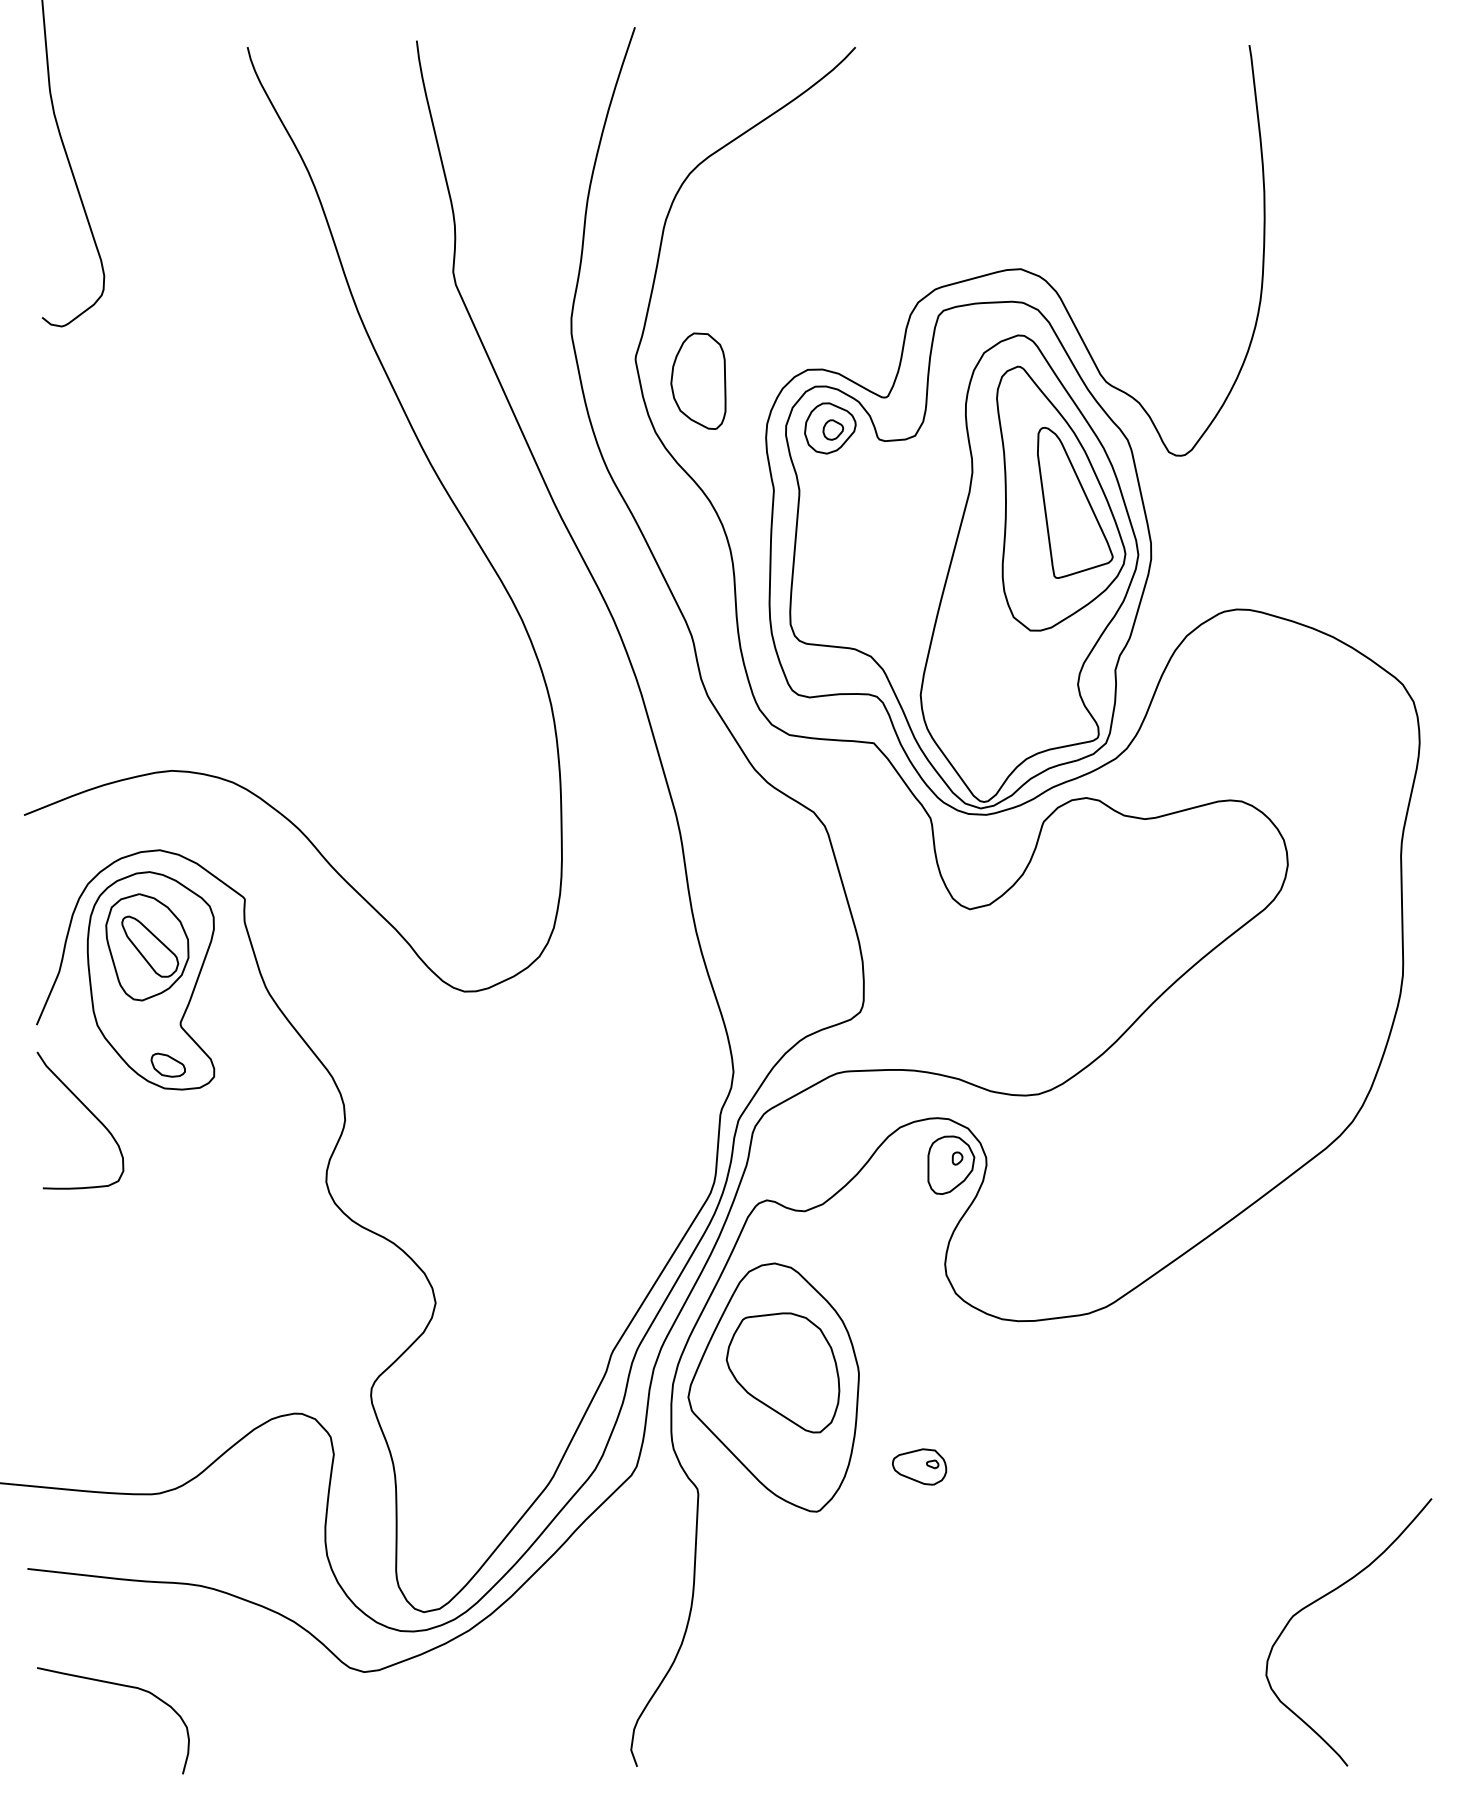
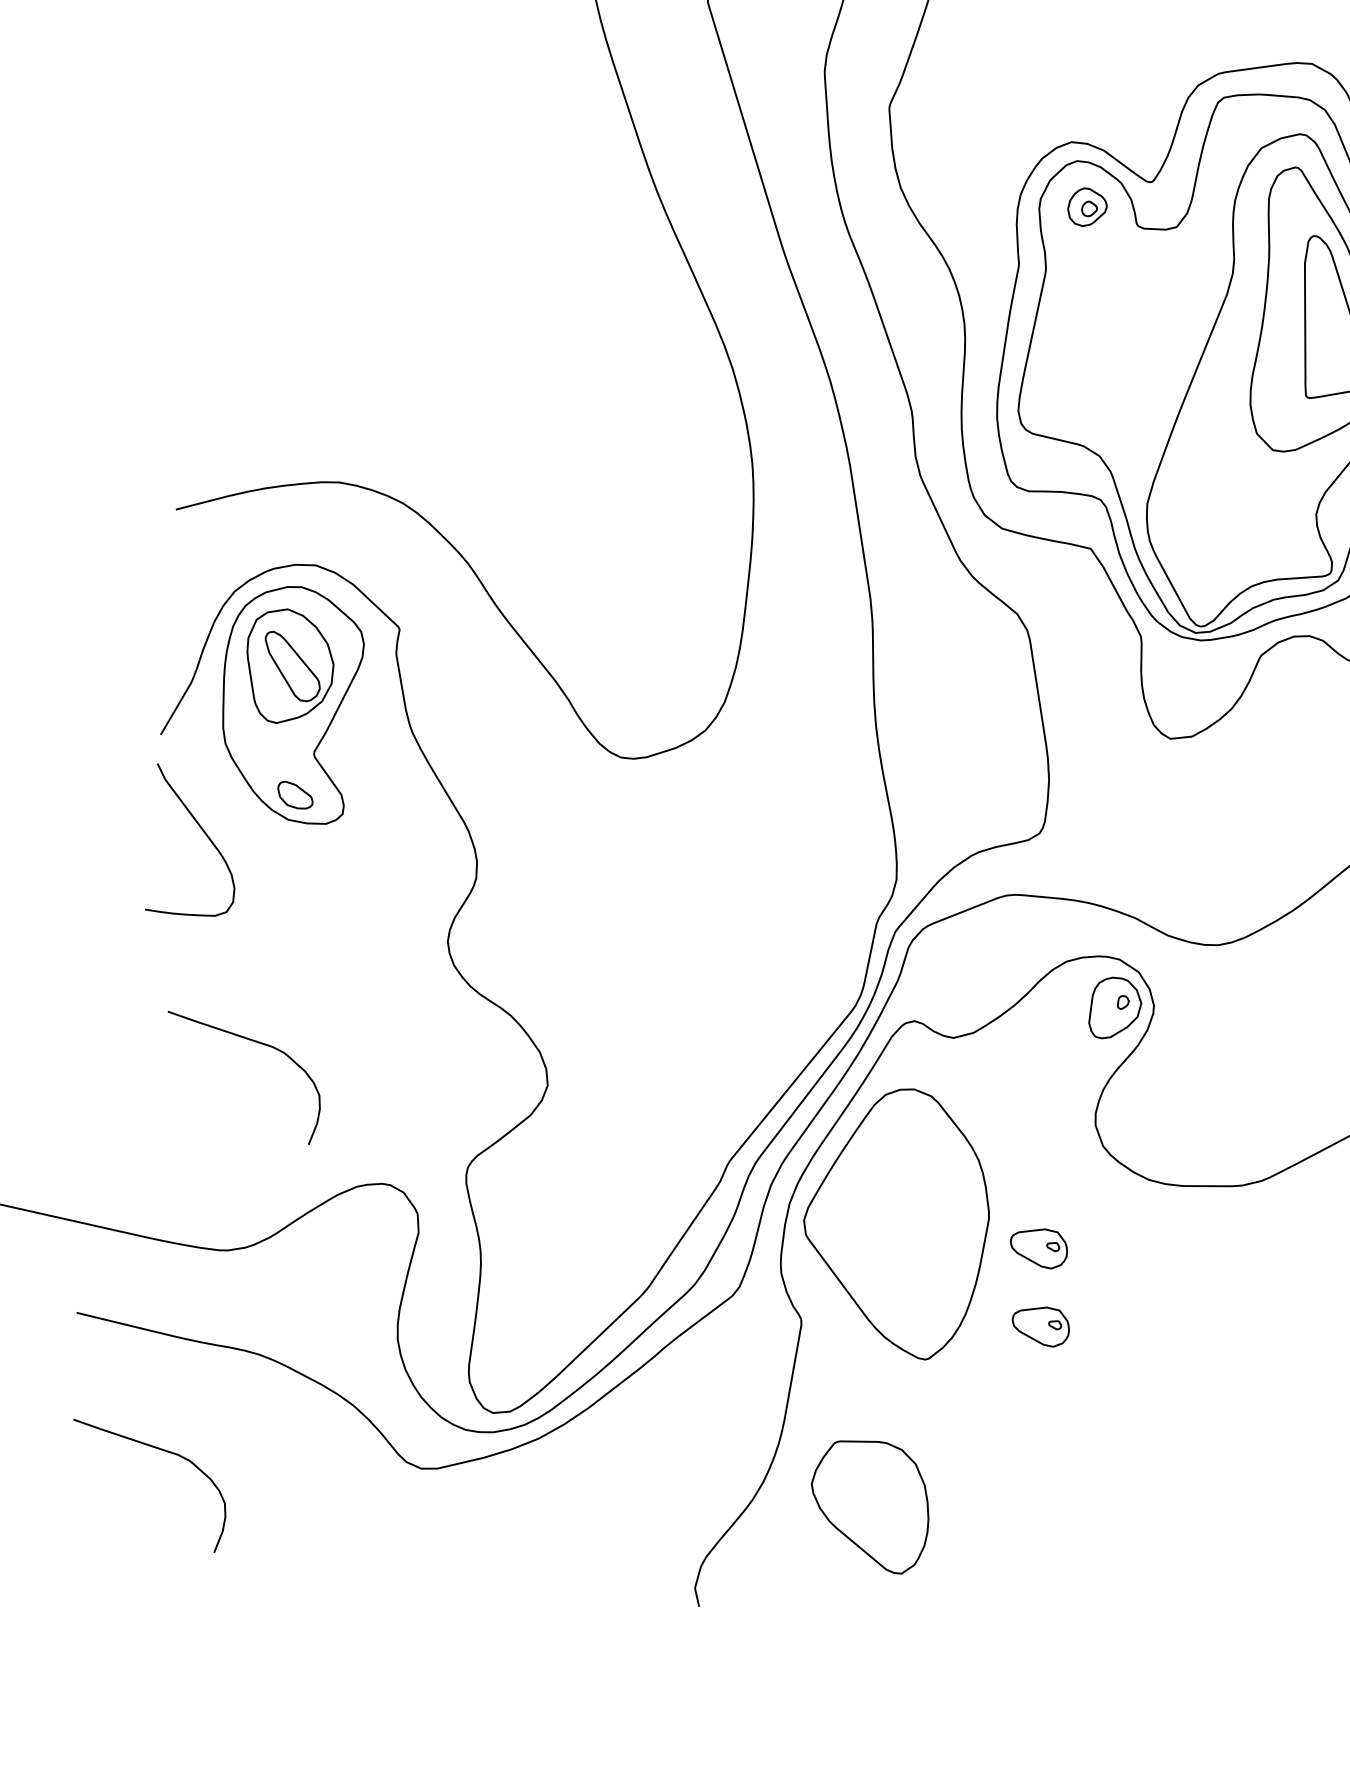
part: (698, 380) -> (953, 138), removed
part: (830, 428) -> (1087, 207), size x0.7
curve: (161, 1298) -> (256, 1043), added
part: (782, 1372) -> (869, 1504), moved
part: (908, 1394) -> (1038, 1247), added

